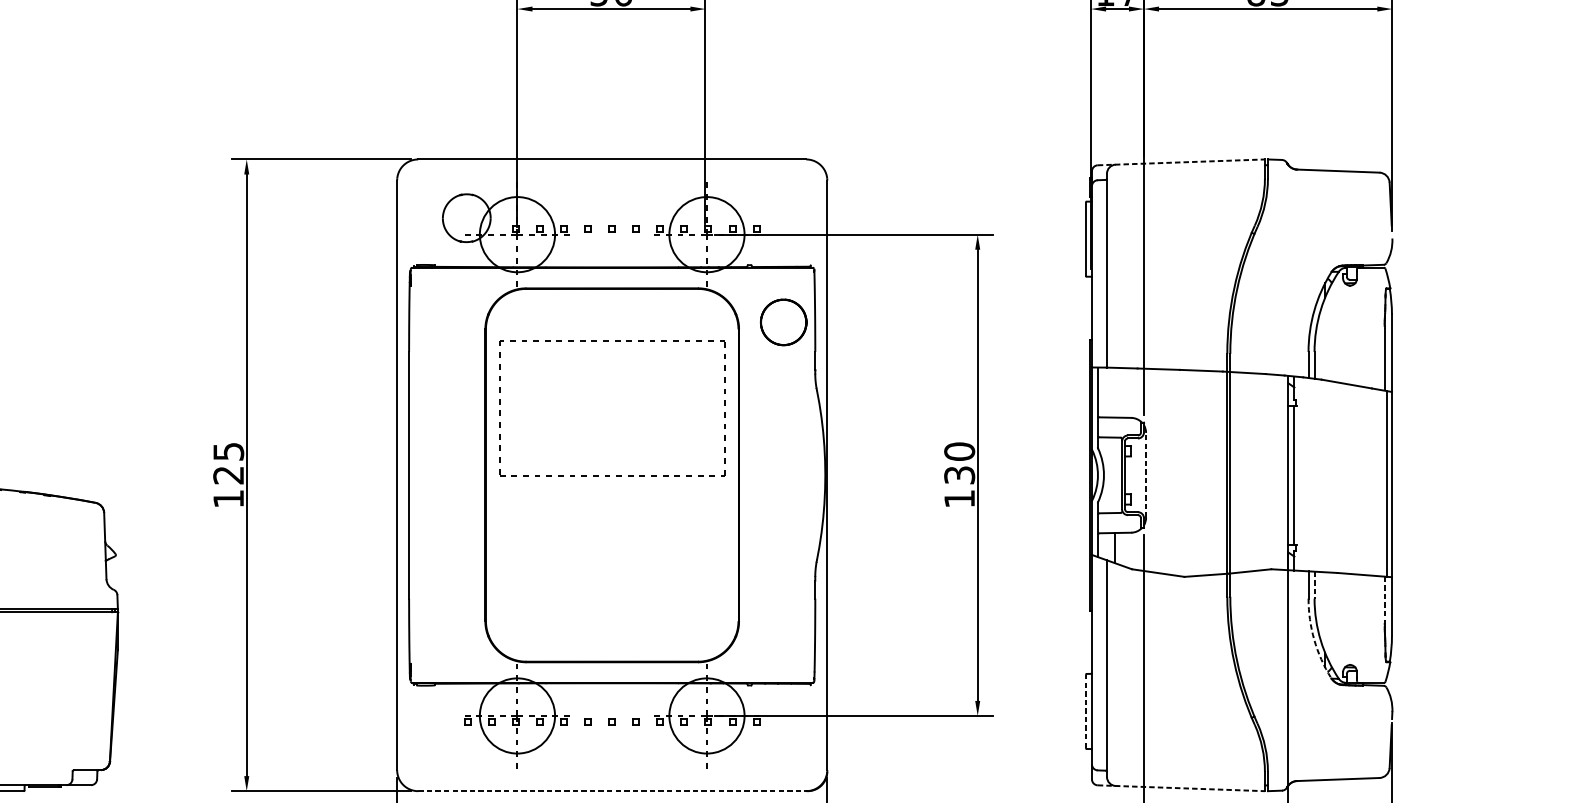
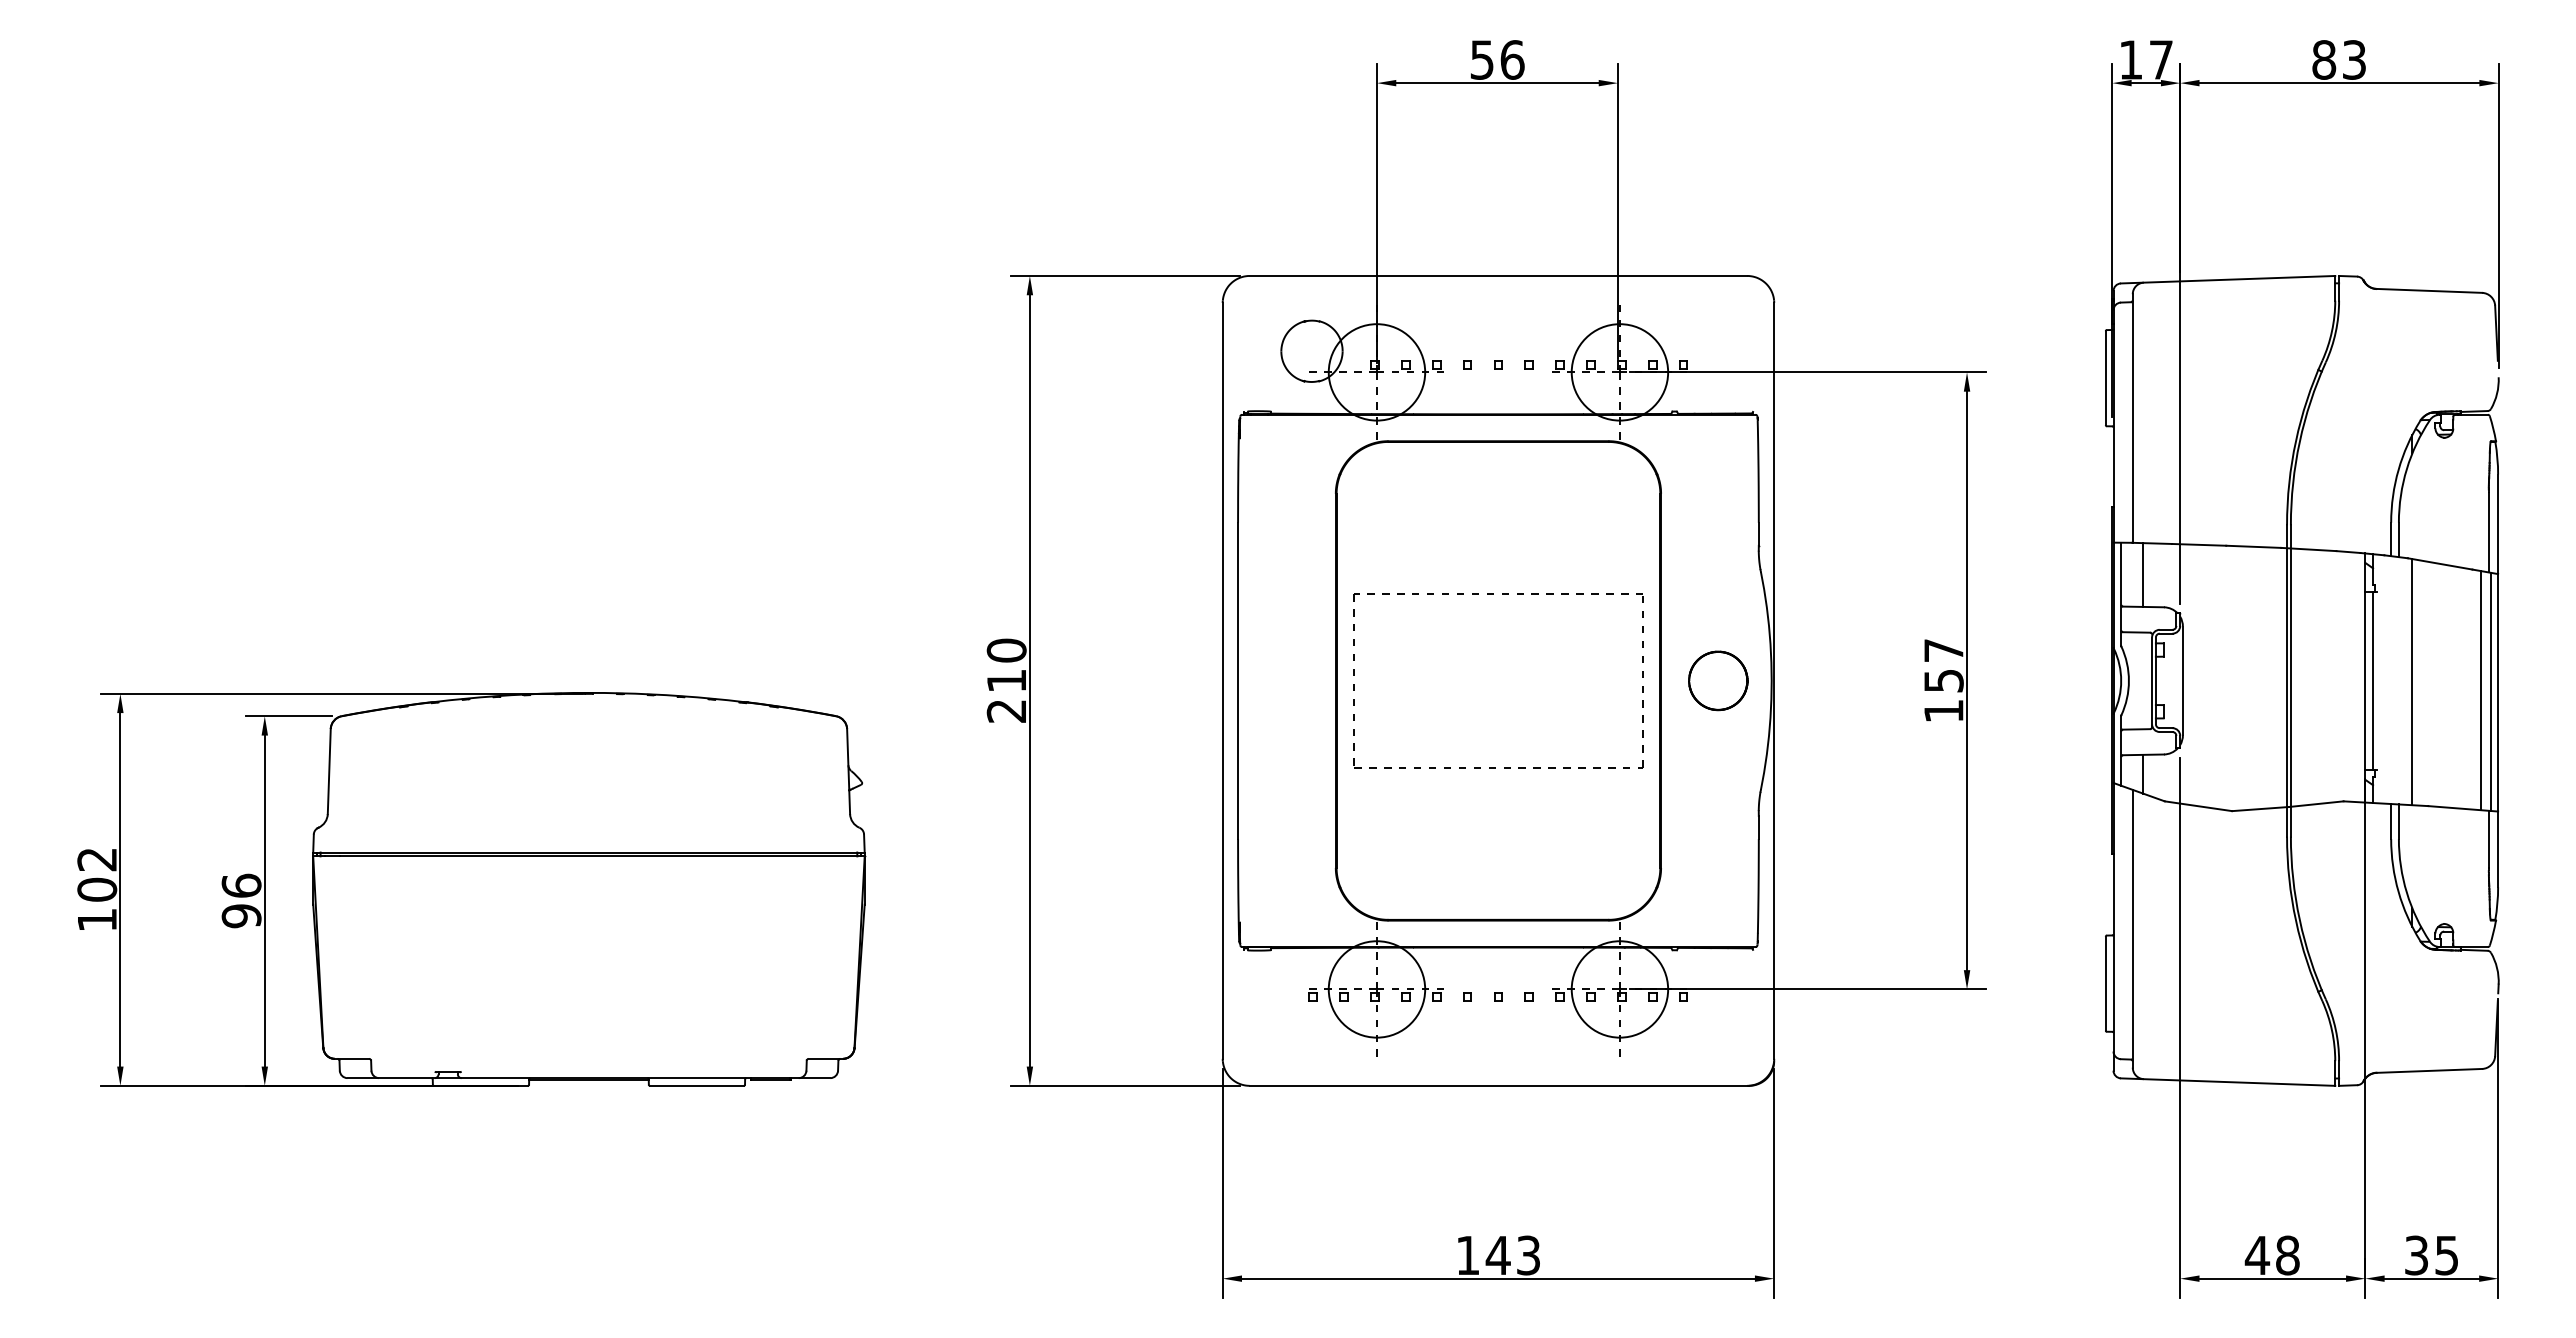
line: (1181, 162) -> (2228, 279), dashed -> solid
part: (783, 322) -> (1718, 680), moved
part: (615, 340) -> (1502, 594), moved
line: (1115, 392) -> (2143, 574), added
text: (959, 462) -> (1943, 664), 130 -> 157
text: (228, 474) -> (1006, 680), 125 -> 210
line: (1145, 474) -> (2182, 680), dashed -> solid
line: (1325, 476) -> (2412, 682), added
line: (1378, 482) -> (2481, 690), added
line: (1314, 585) -> (2398, 822), dashed -> solid
line: (1384, 599) -> (2488, 839), dashed -> solid
arc: (1314, 639) -> (2398, 891), dashed -> solid
line: (1085, 711) -> (2105, 983), dashed -> solid
line: (1181, 788) -> (2228, 1082), dashed -> solid
line: (613, 790) -> (1499, 1085), dashed -> solid

